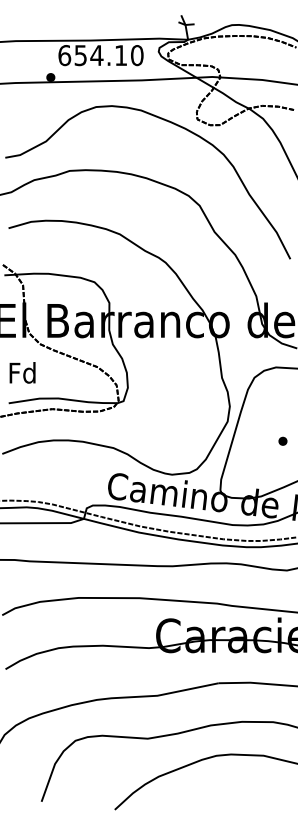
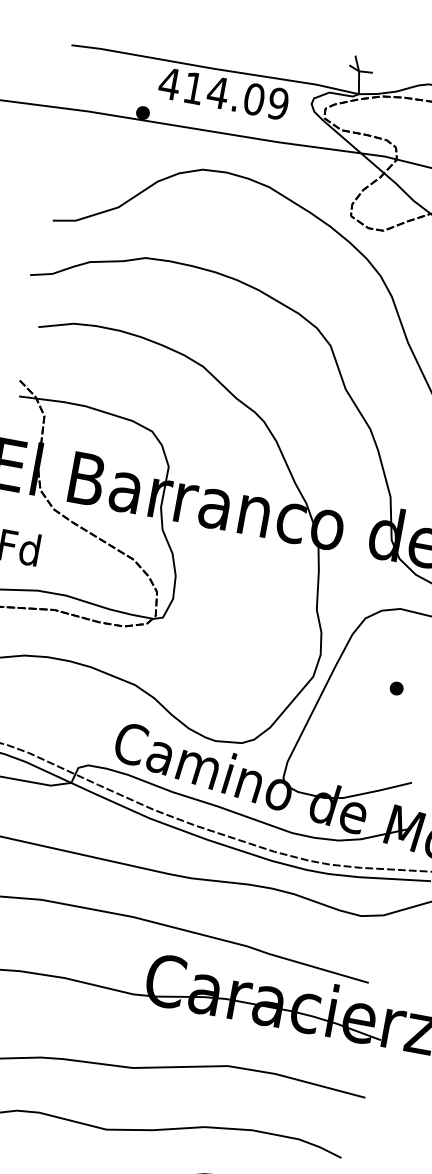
text: (100, 55) -> (223, 93), 654.10 -> 414.09
part: (282, 440) -> (396, 687), moved

